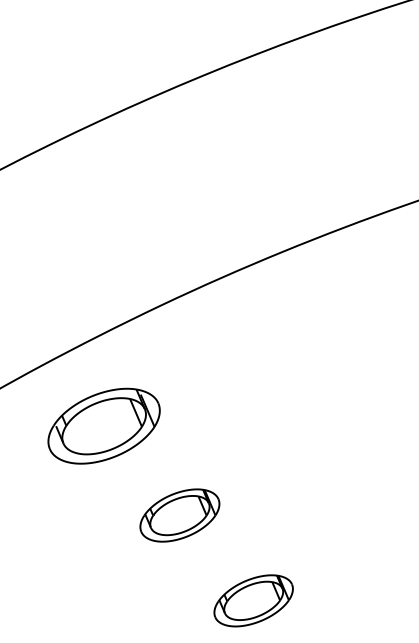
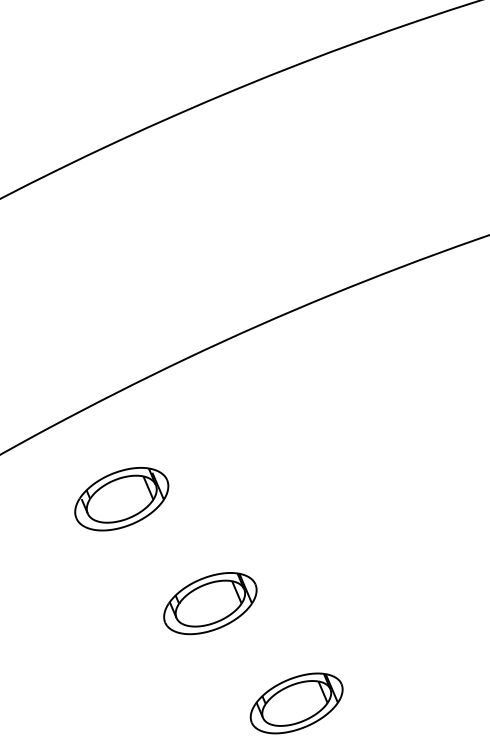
part: (103, 426) -> (121, 499), size x0.71

